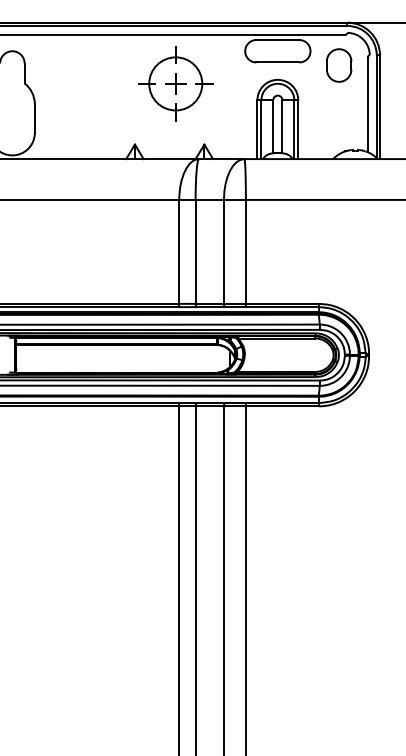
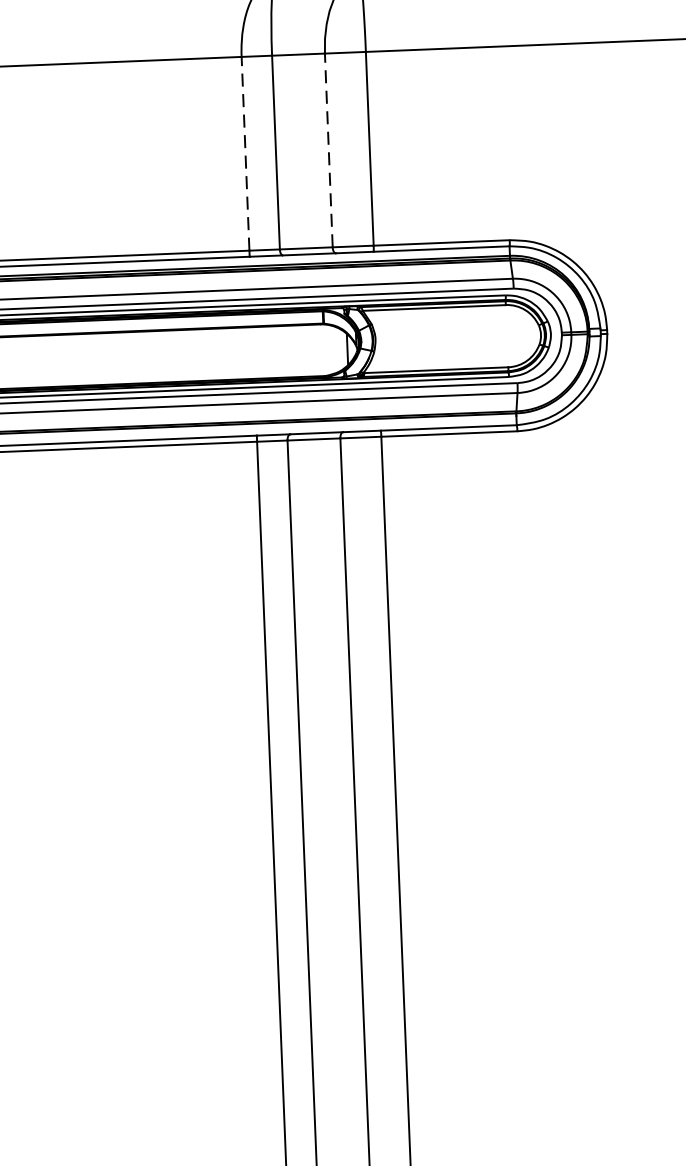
line: (179, 251) -> (245, 153), solid -> dashed
line: (223, 251) -> (327, 149), solid -> dashed

